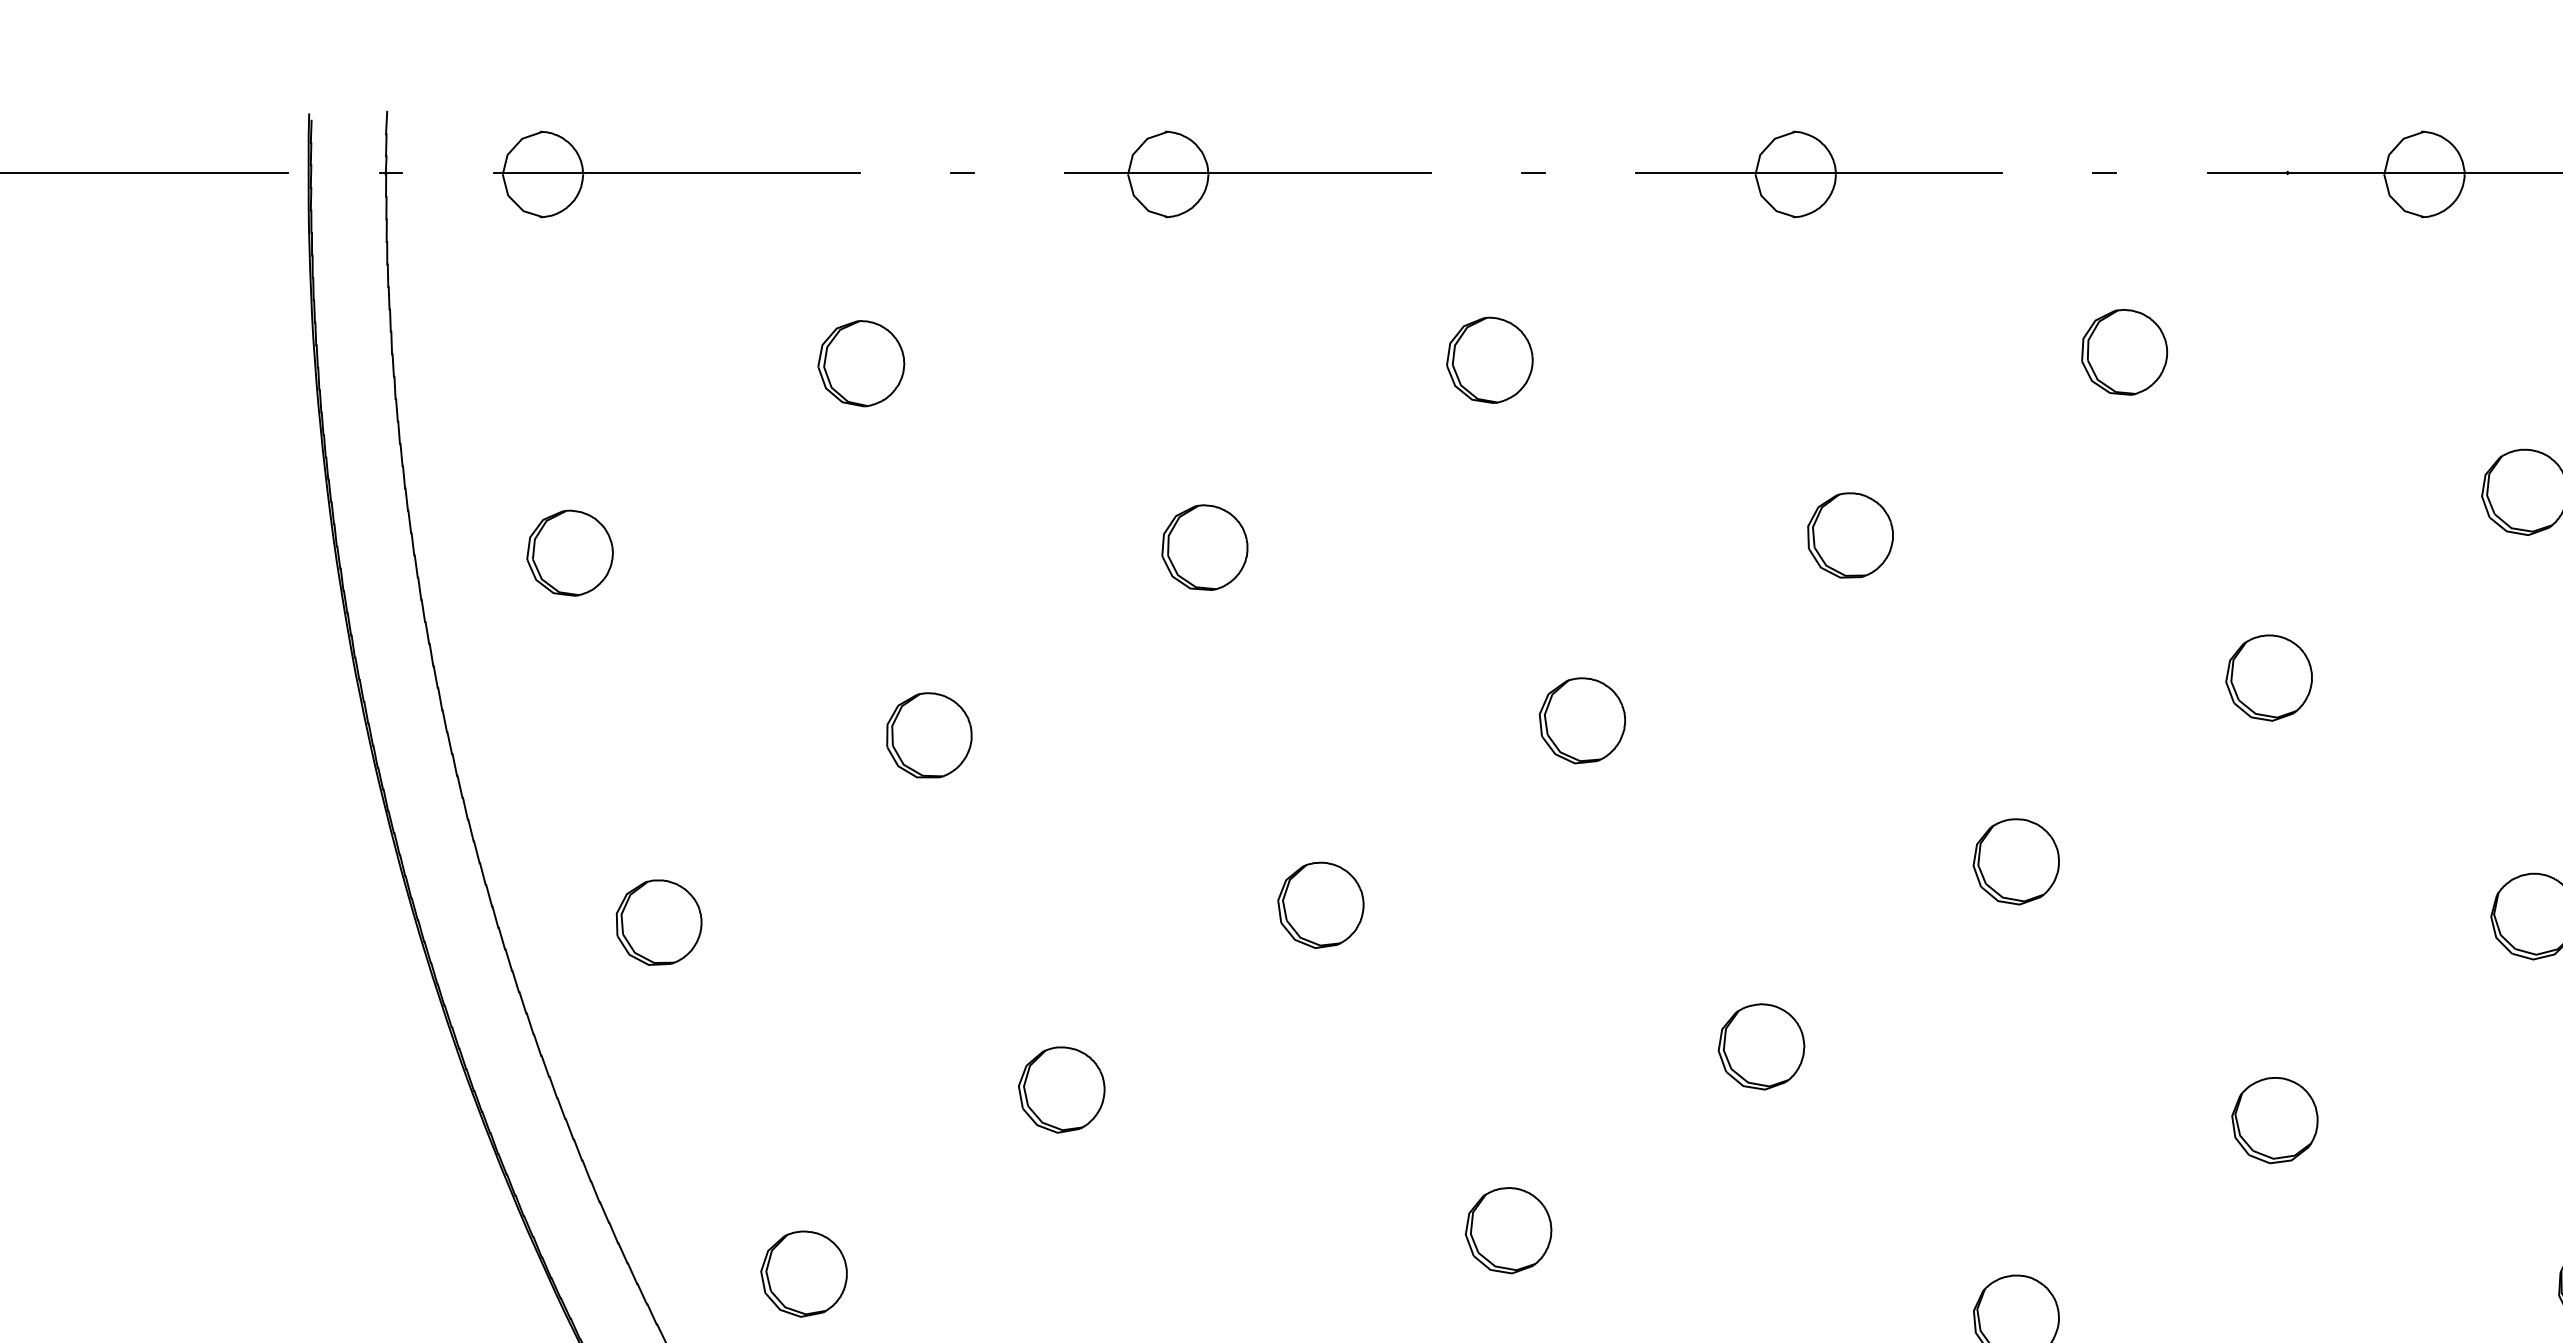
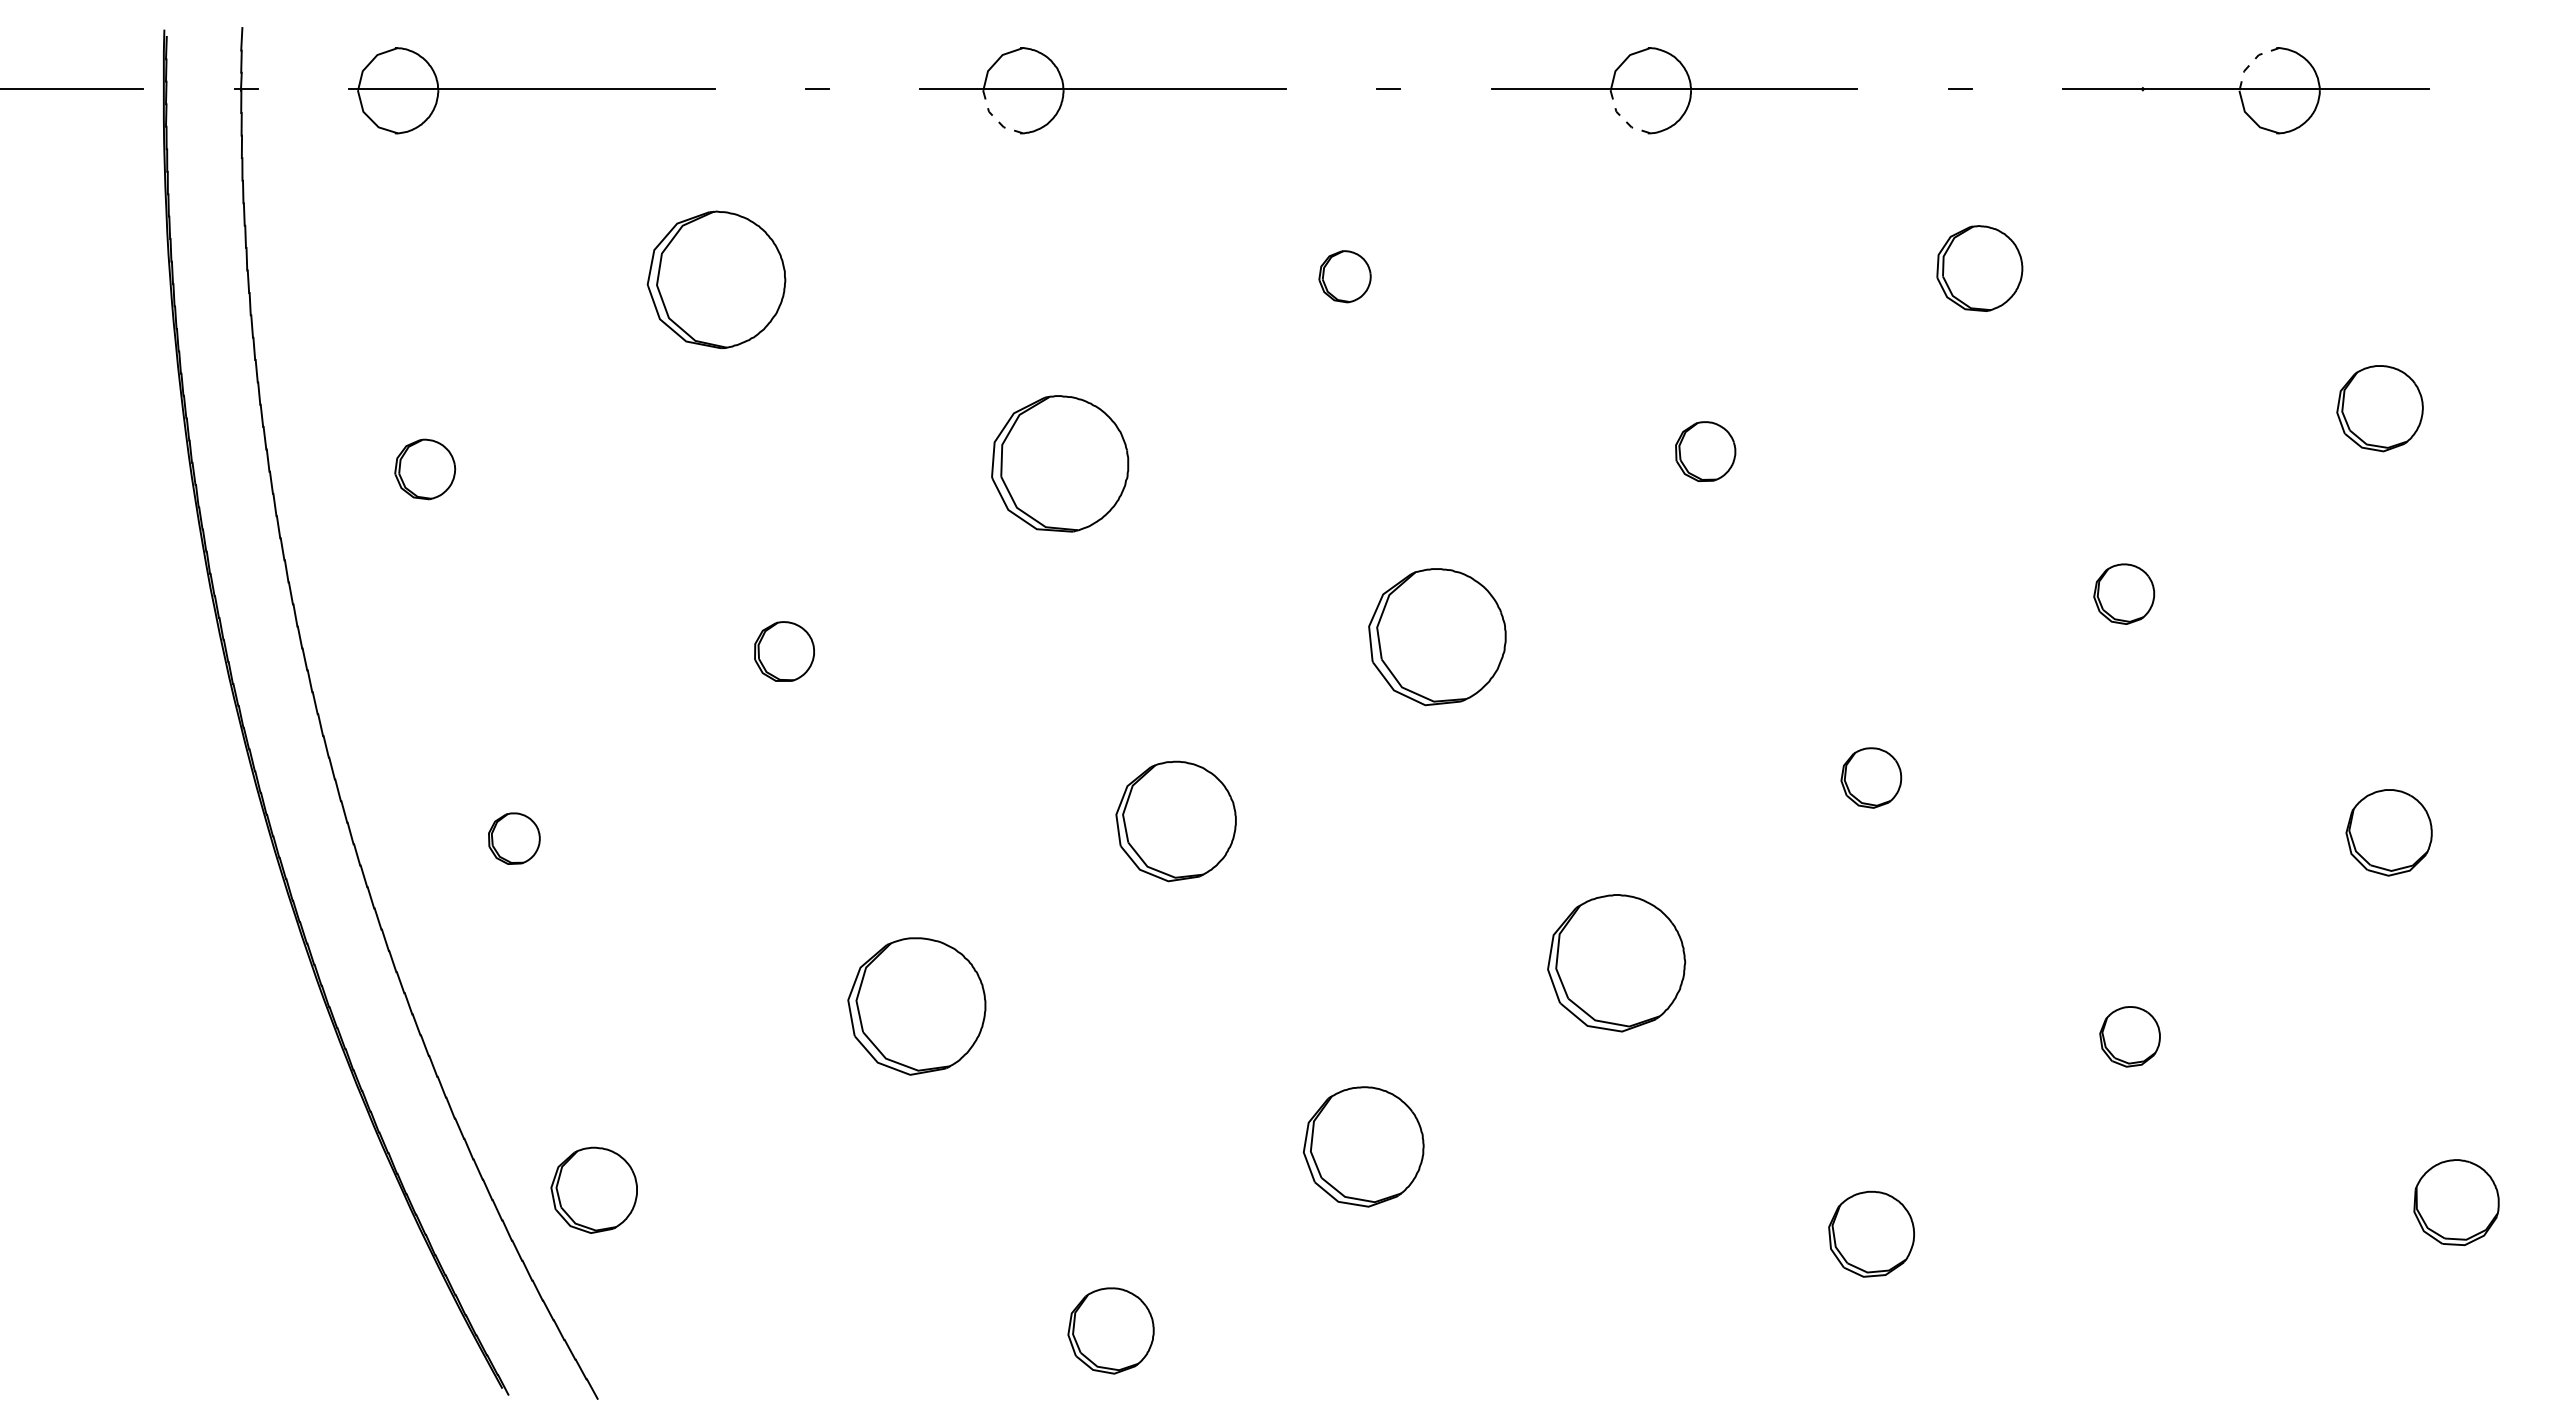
line: (2396, 147) -> (2251, 63), solid -> dashed
line: (1141, 203) -> (996, 119), solid -> dashed
line: (1769, 203) -> (1624, 119), solid -> dashed
part: (1489, 360) -> (1344, 276), size x0.6
part: (861, 363) -> (716, 279), size x1.6
part: (1850, 535) -> (1705, 451), size x0.7
part: (1204, 547) -> (1059, 463), size x1.6
part: (569, 553) -> (424, 469), size x0.7
part: (2268, 677) -> (2123, 593), size x0.7
part: (1582, 720) -> (1437, 636), size x1.6
part: (929, 735) -> (784, 651), size x0.7
part: (2015, 861) -> (1870, 777), size x0.7
part: (1320, 905) -> (1175, 821), size x1.4
part: (659, 922) -> (514, 838), size x0.6
part: (1761, 1046) -> (1616, 962), size x1.6
part: (1061, 1089) -> (916, 1005), size x1.6
part: (2274, 1120) -> (2129, 1036), size x0.7
part: (1508, 1230) -> (1363, 1146), size x1.4
part: (803, 1273) -> (593, 1189), moved

